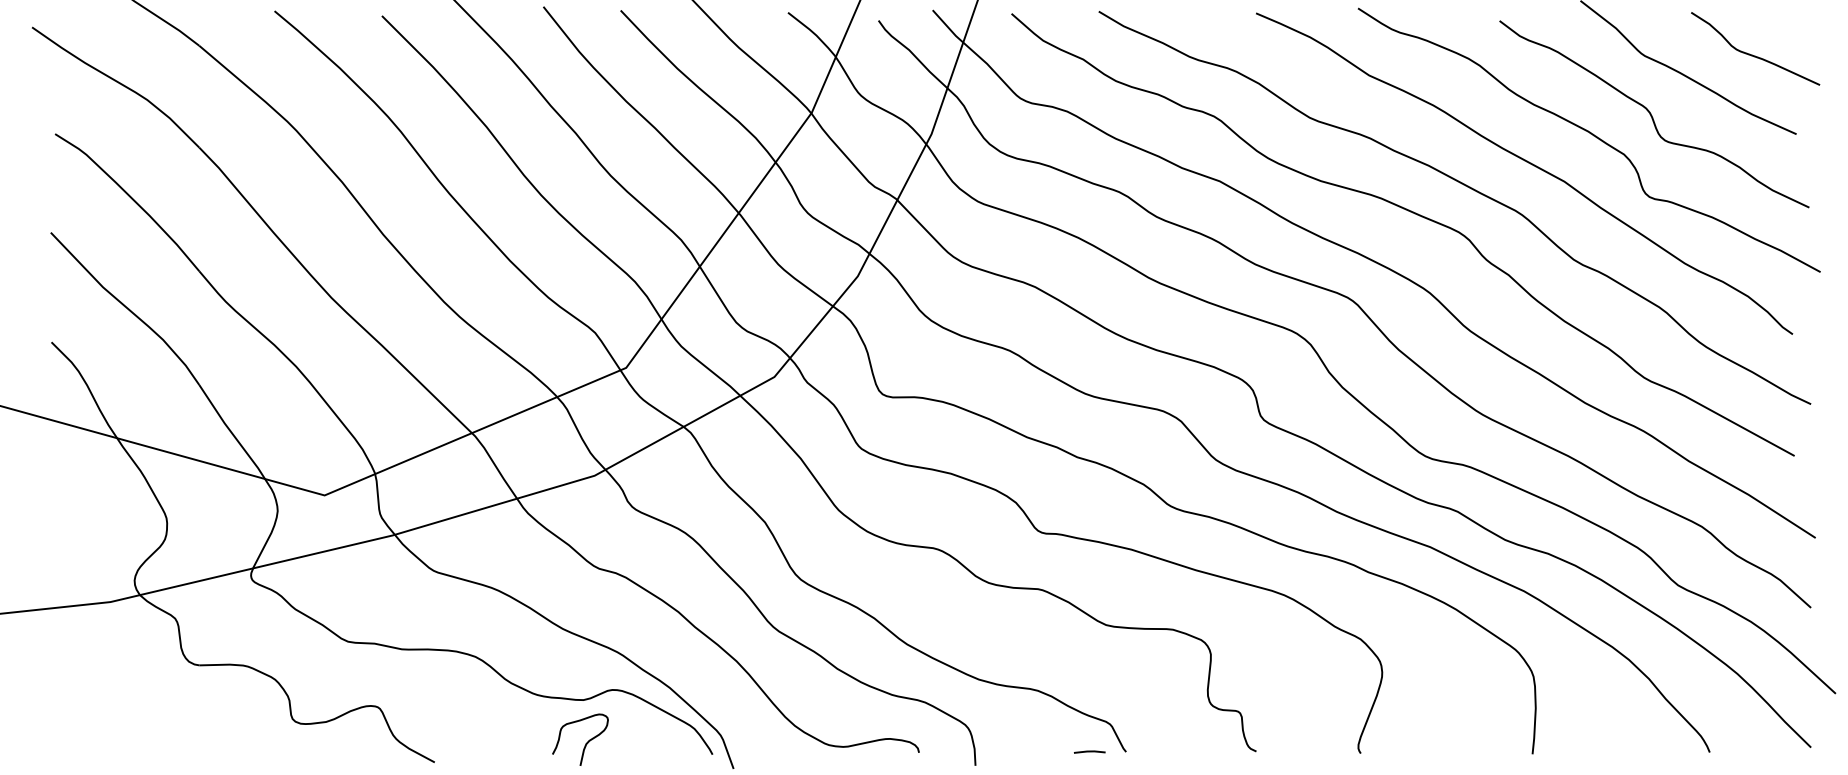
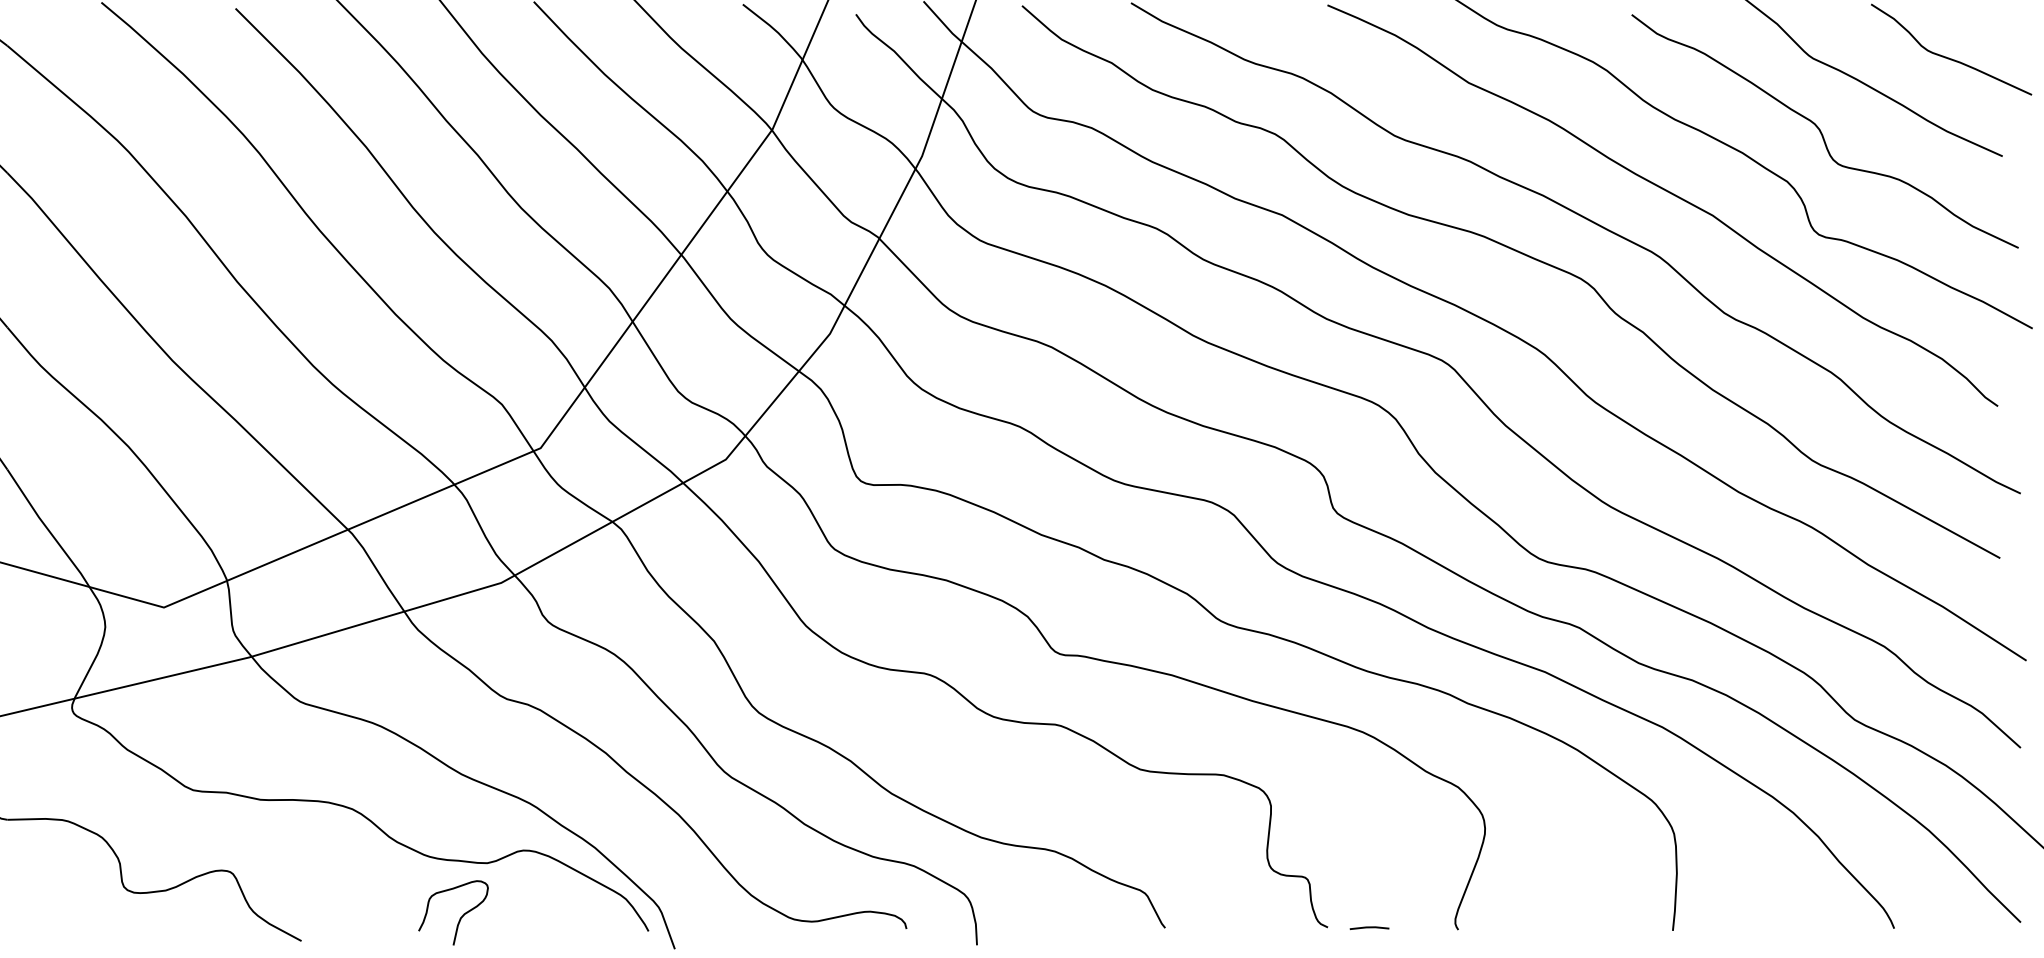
curve: (585, 743) -> (459, 917), moved
line: (1089, 751) -> (1369, 927), moved

